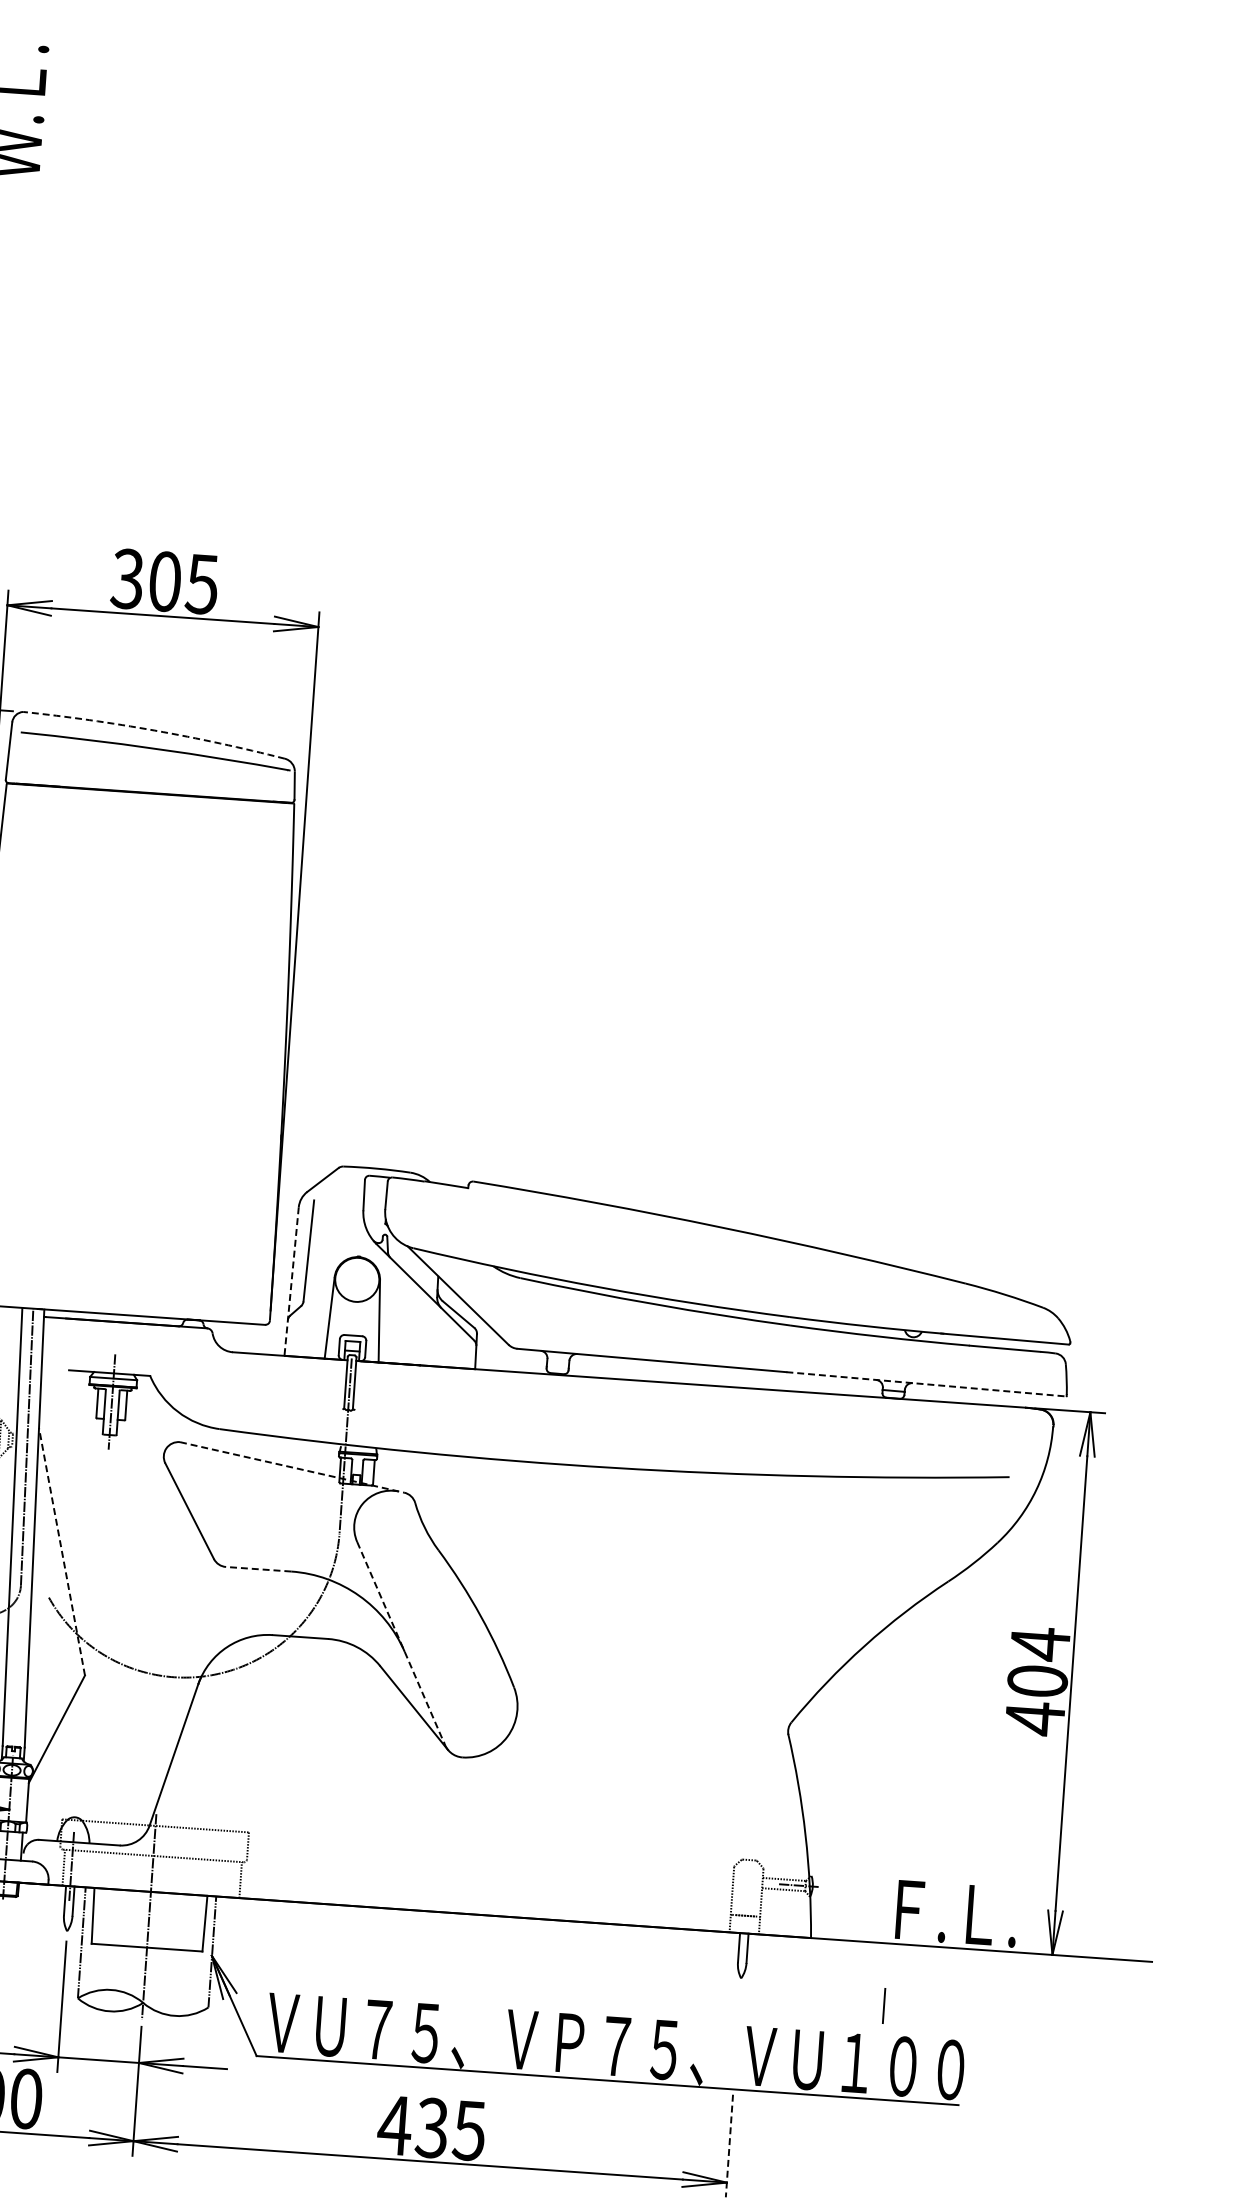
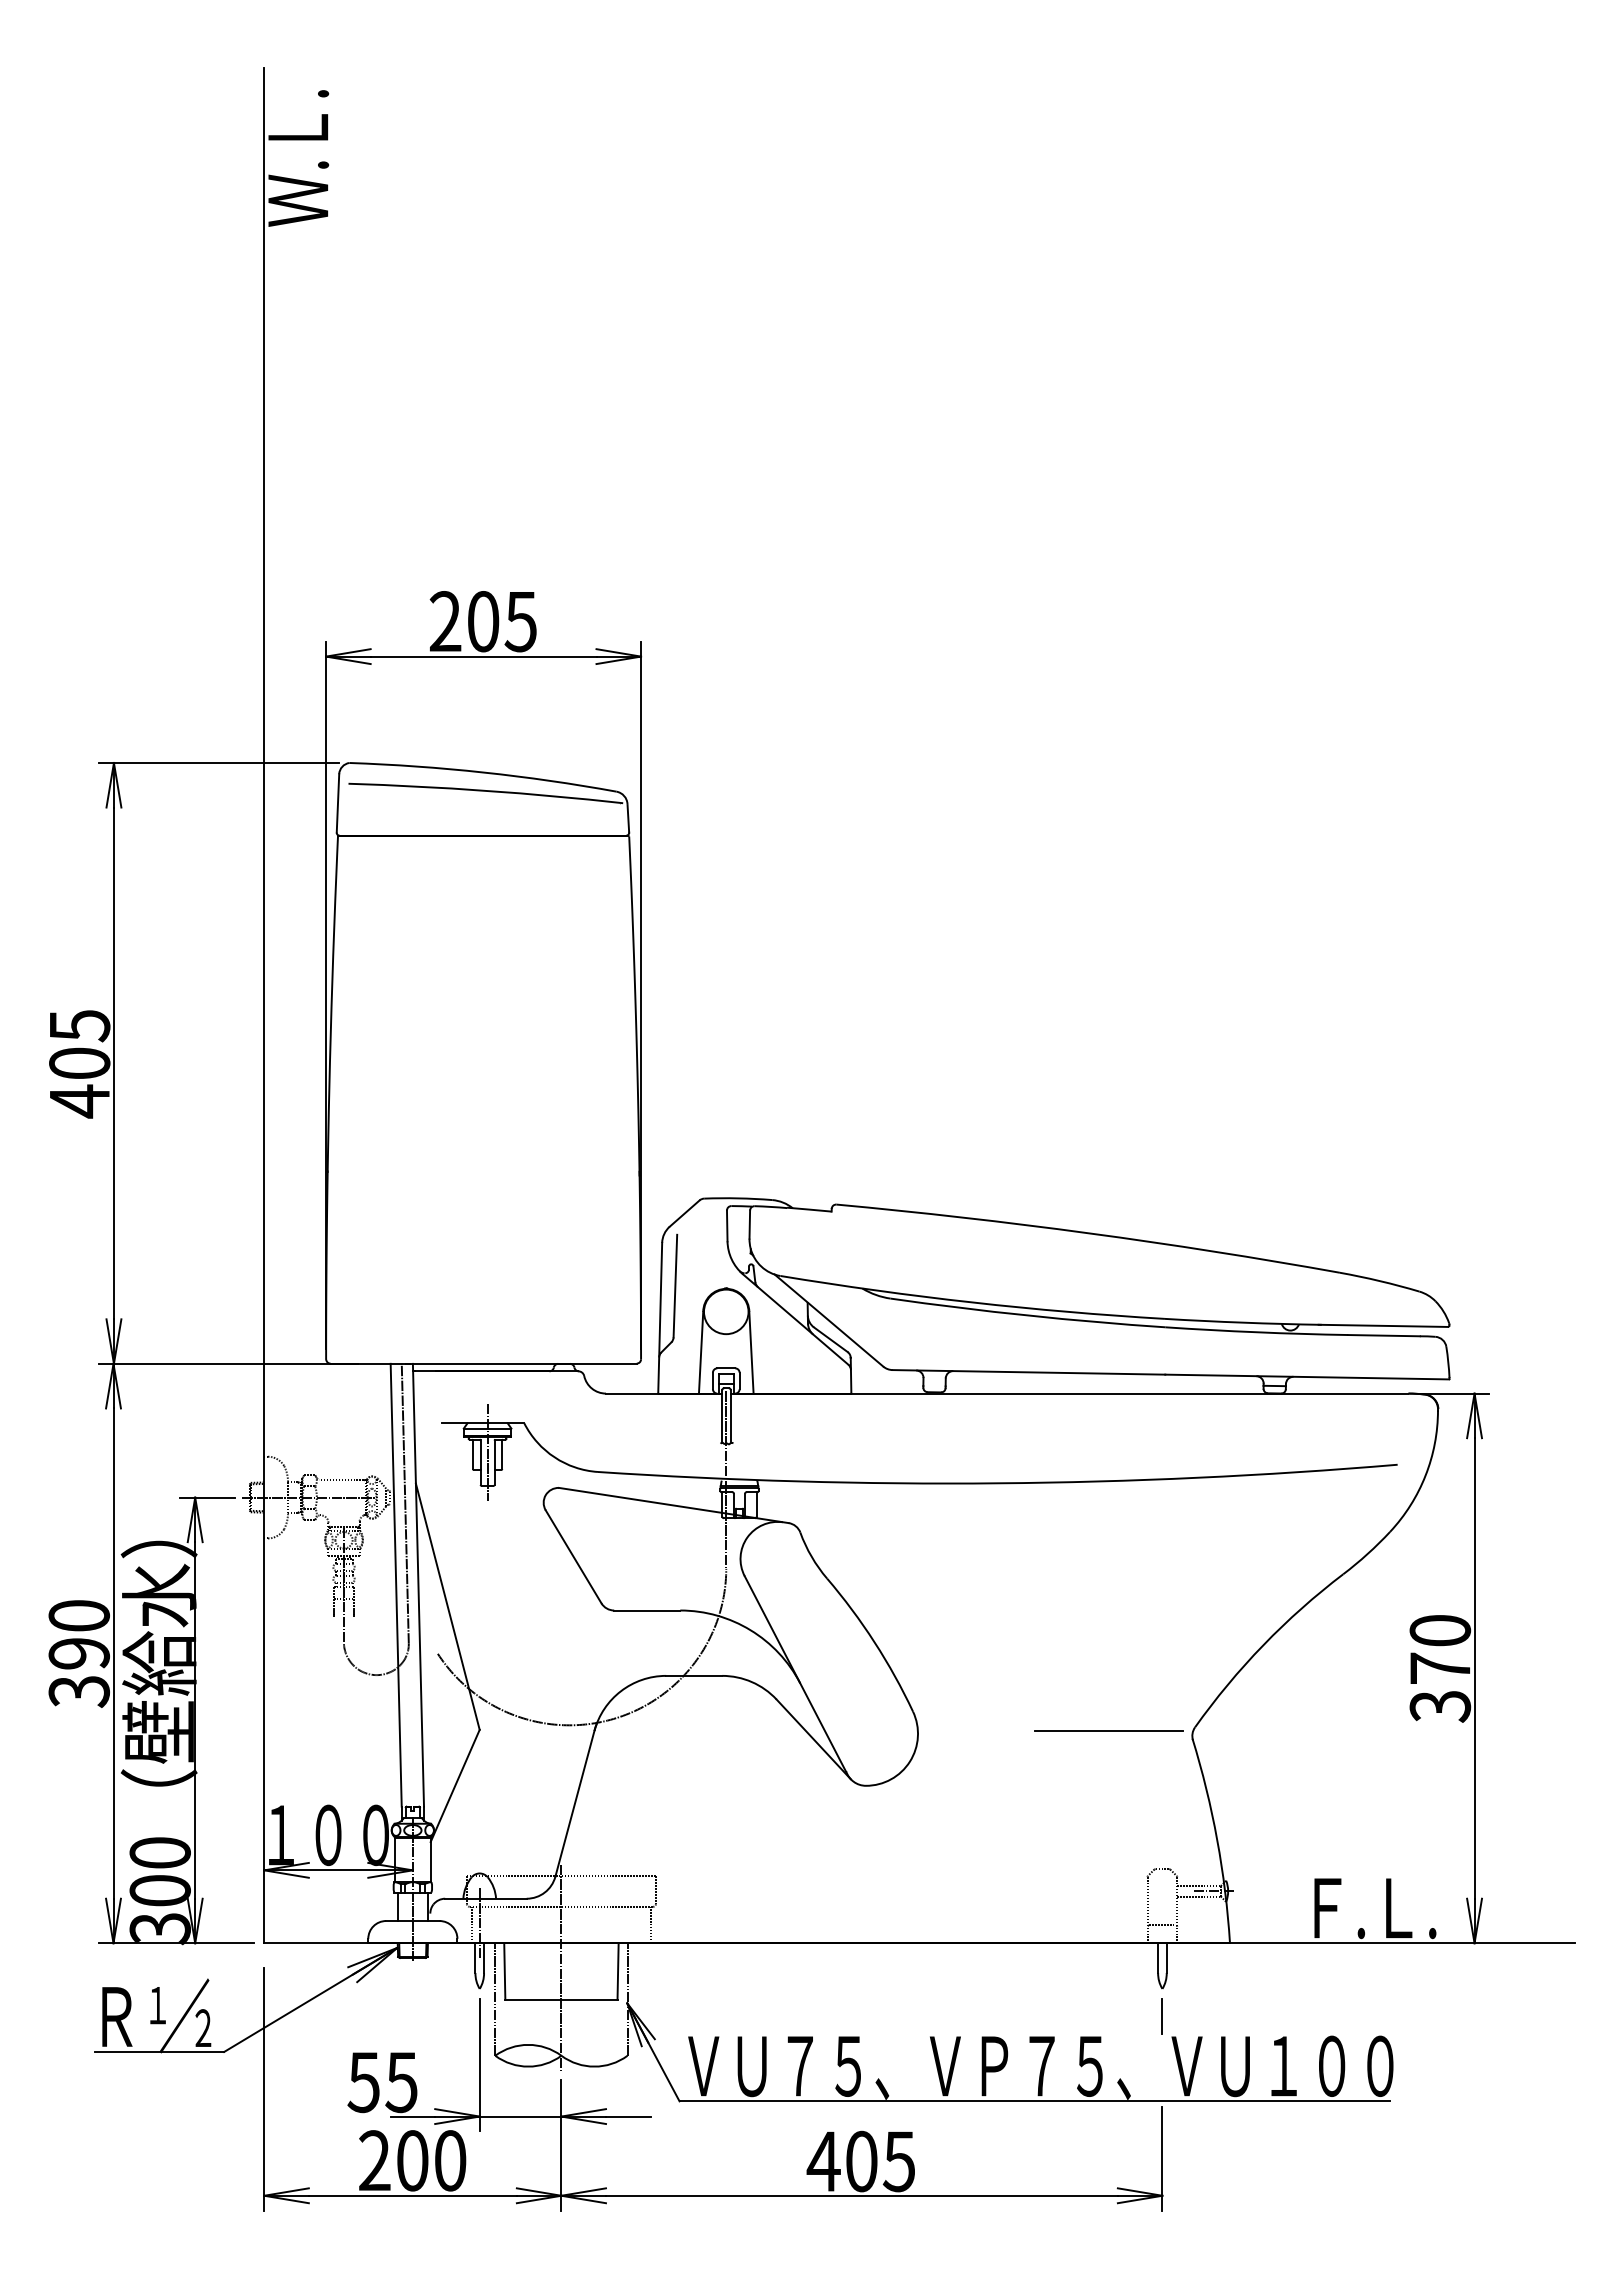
text: (127, 578) -> (445, 621), 305 -> 205
arc: (154, 730) -> (483, 772), dashed -> solid
line: (291, 1281) -> (660, 1318), dashed -> solid
line: (926, 1384) -> (1307, 1377), dashed -> solid
line: (292, 1467) -> (674, 1505), dashed -> solid
line: (61, 1551) -> (447, 1606), dashed -> solid
line: (257, 1569) -> (646, 1610), dashed -> solid
line: (400, 1642) -> (795, 1674), dashed -> solid
text: (1037, 1681) -> (1440, 1668), 404 -> 370
line: (705, 1719) -> (1108, 1730), added
line: (883, 2005) -> (1161, 2016), moved
text: (432, 2128) -> (861, 2161), 435 -> 405
line: (729, 2145) -> (1162, 2158), dashed -> solid

